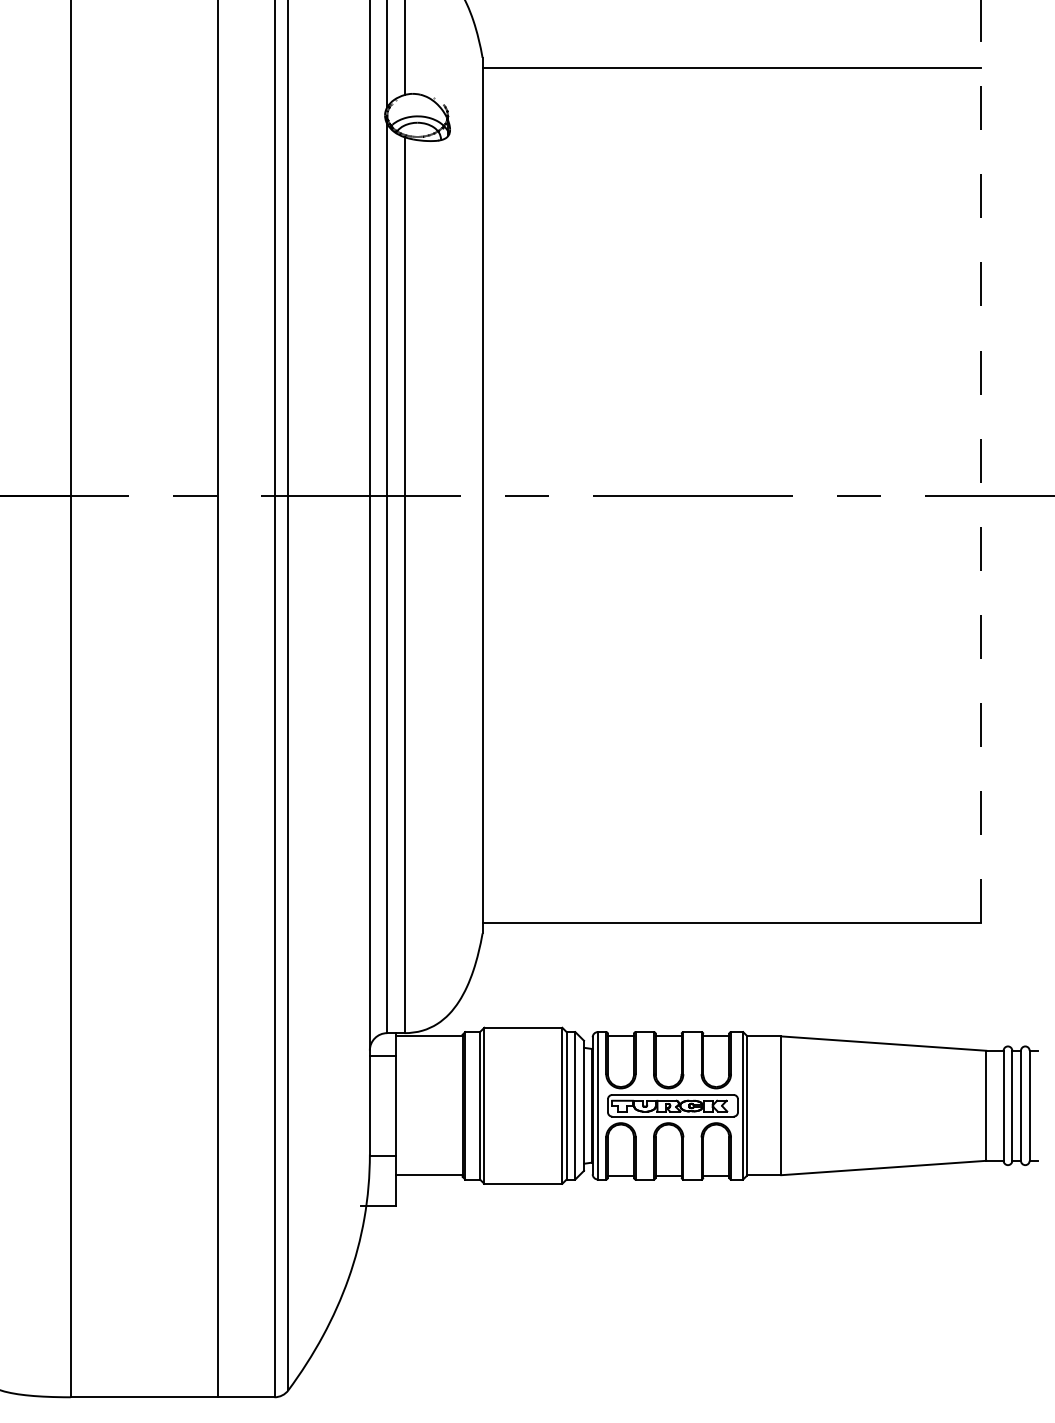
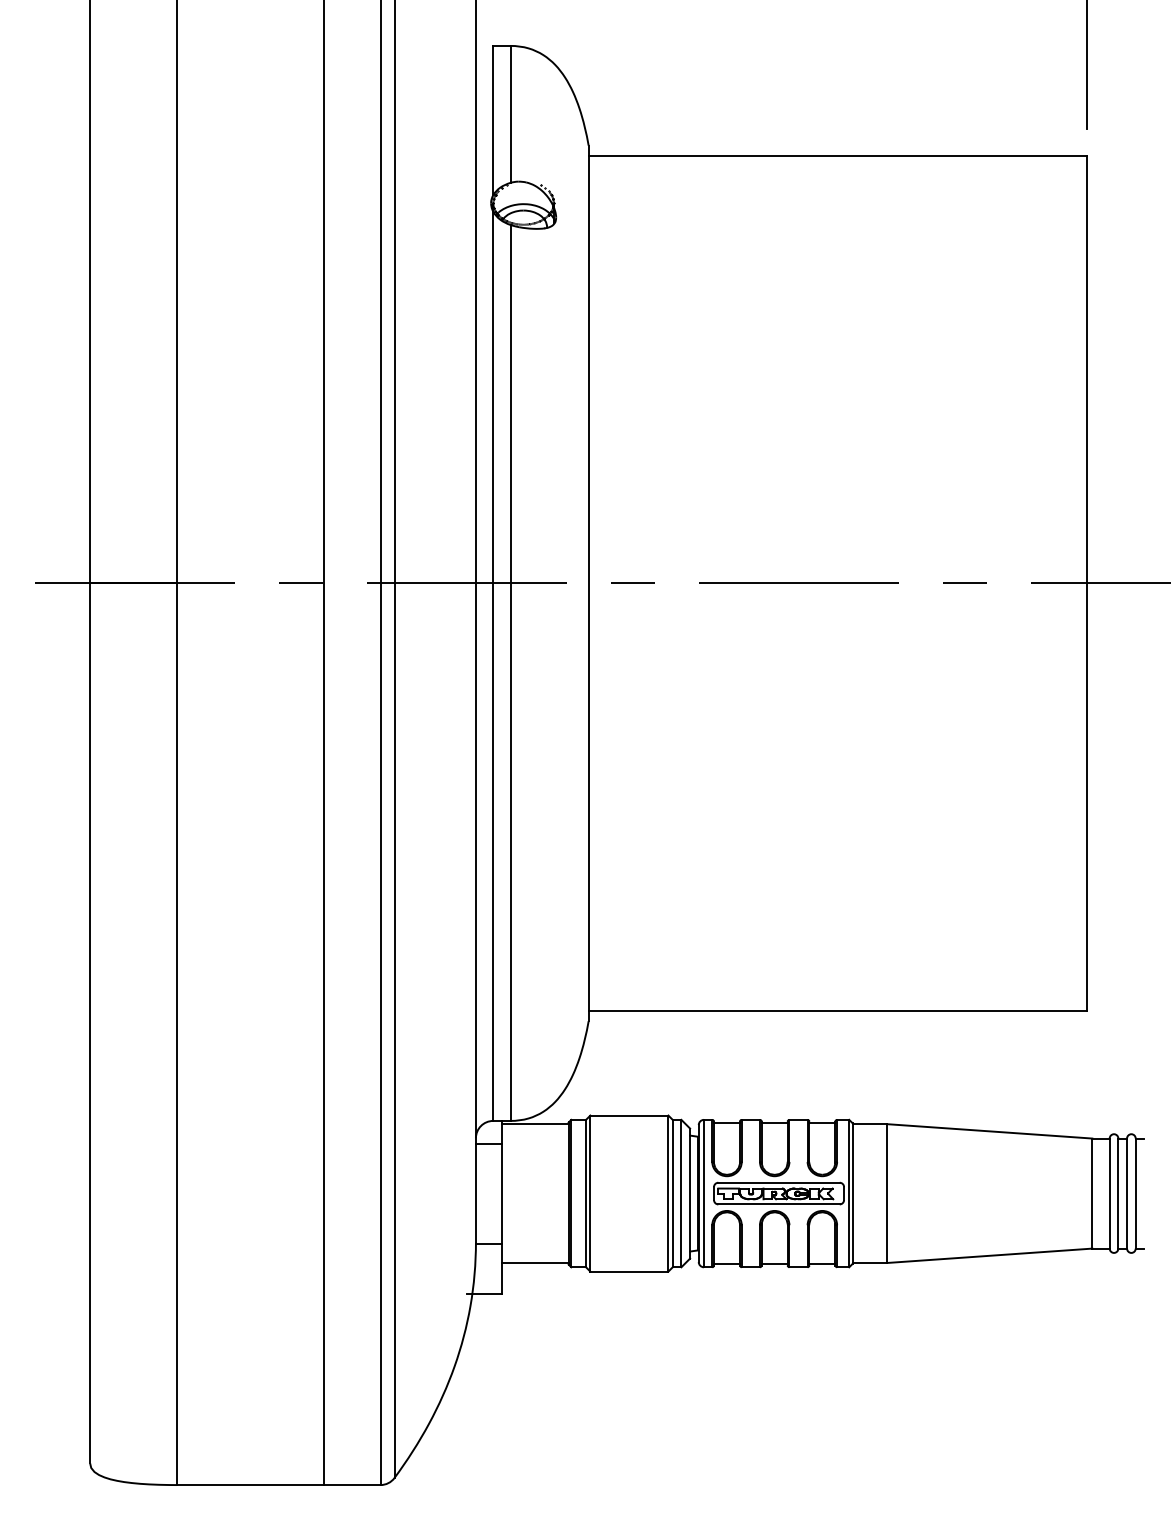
line: (981, 494) -> (1087, 582), dashed -> solid

